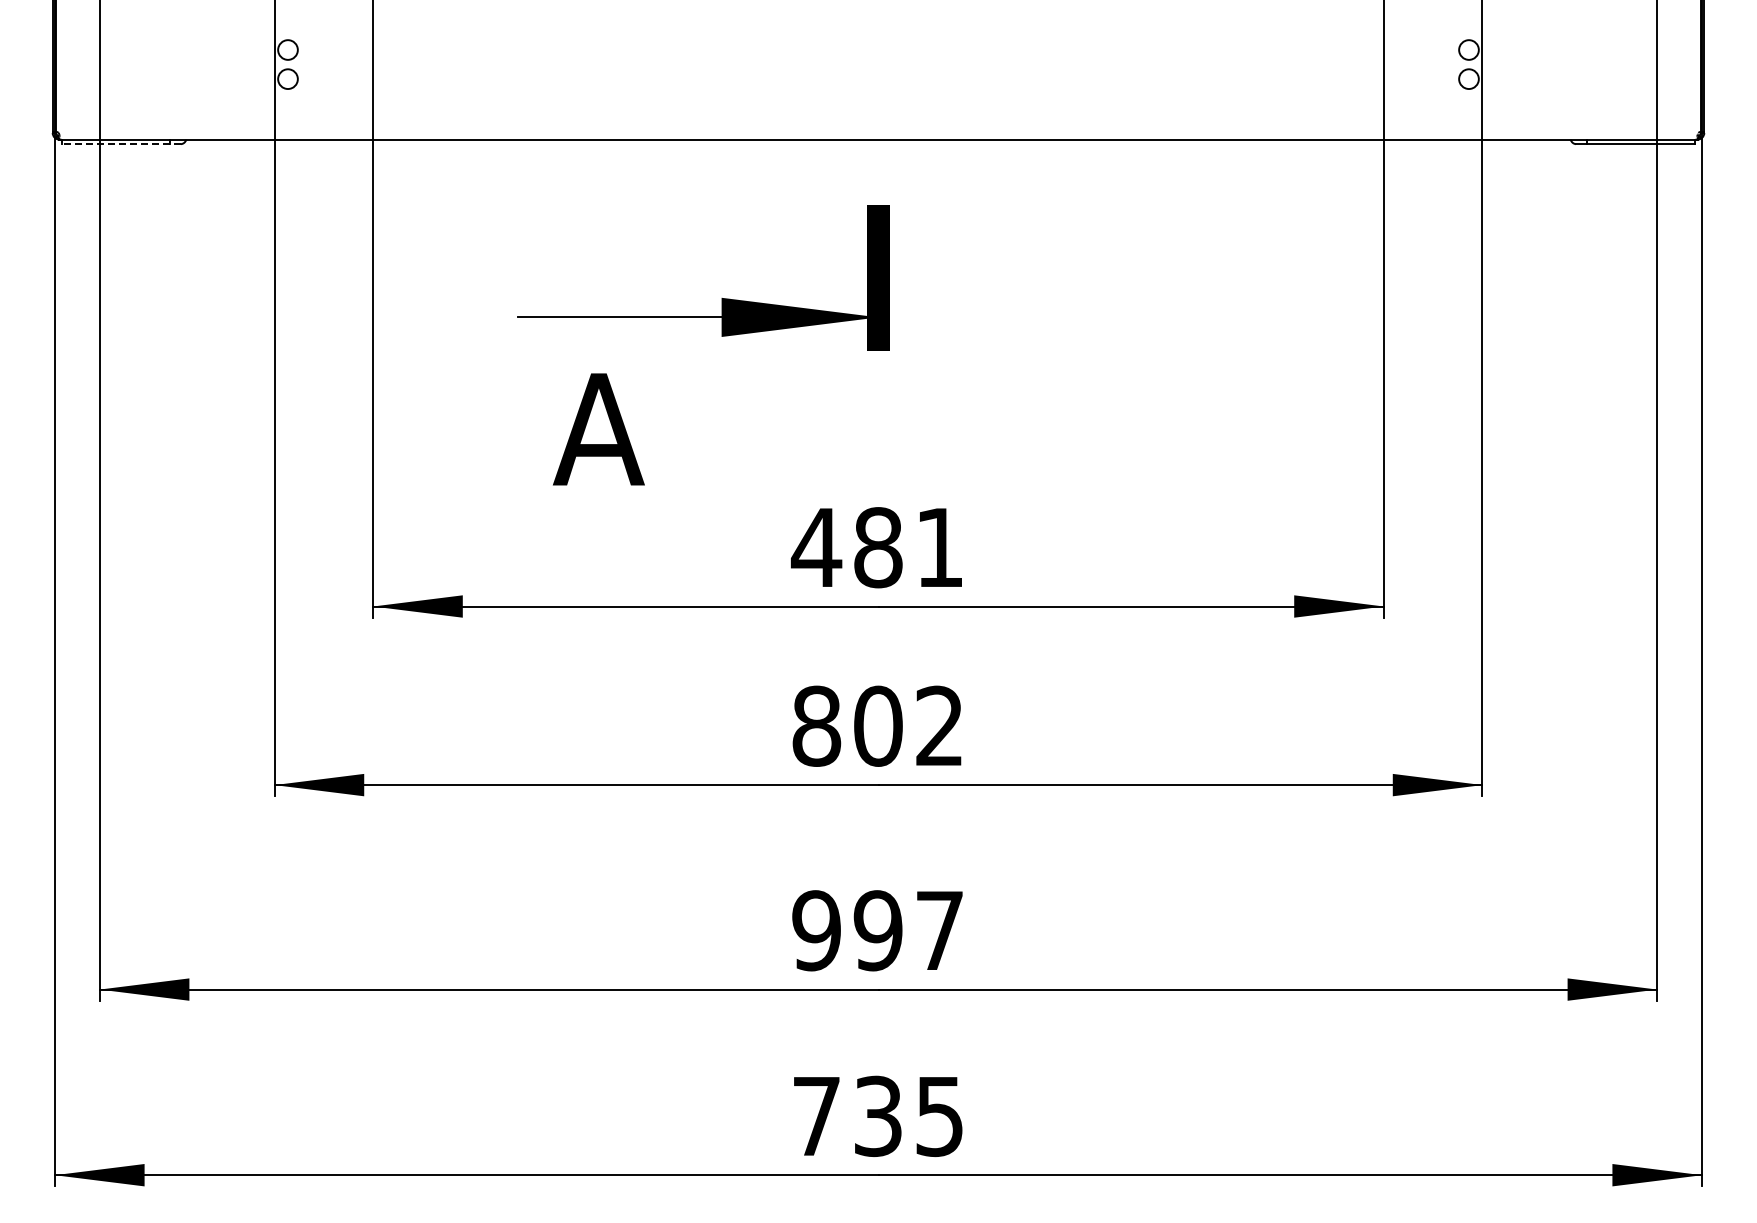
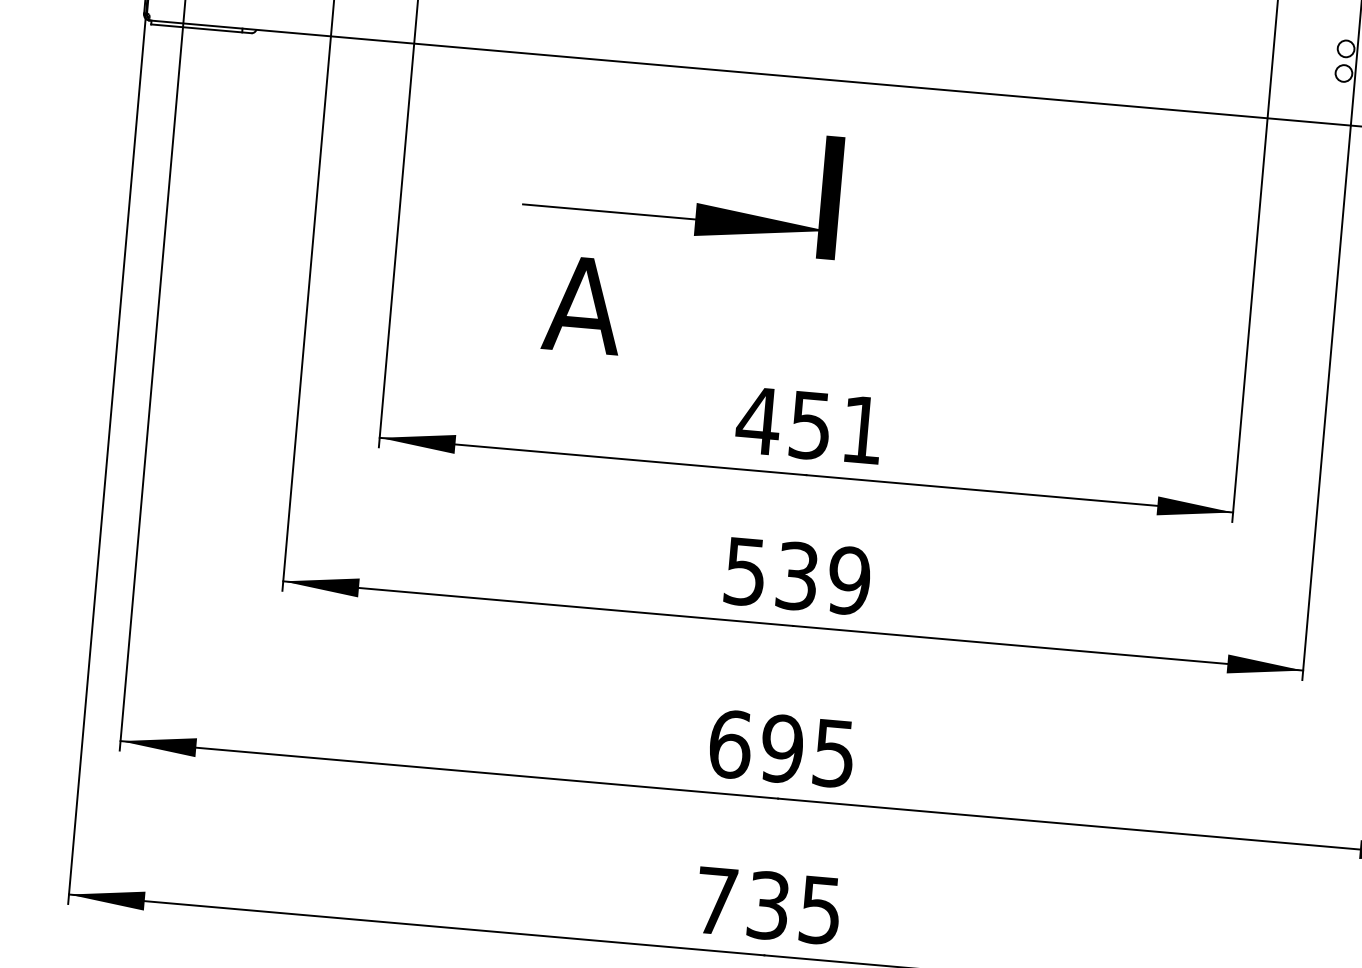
line: (121, 144) -> (201, 29), dashed -> solid
text: (878, 547) -> (810, 425), 481 -> 451
text: (877, 725) -> (796, 575), 802 -> 539
text: (877, 930) -> (781, 748), 997 -> 695

